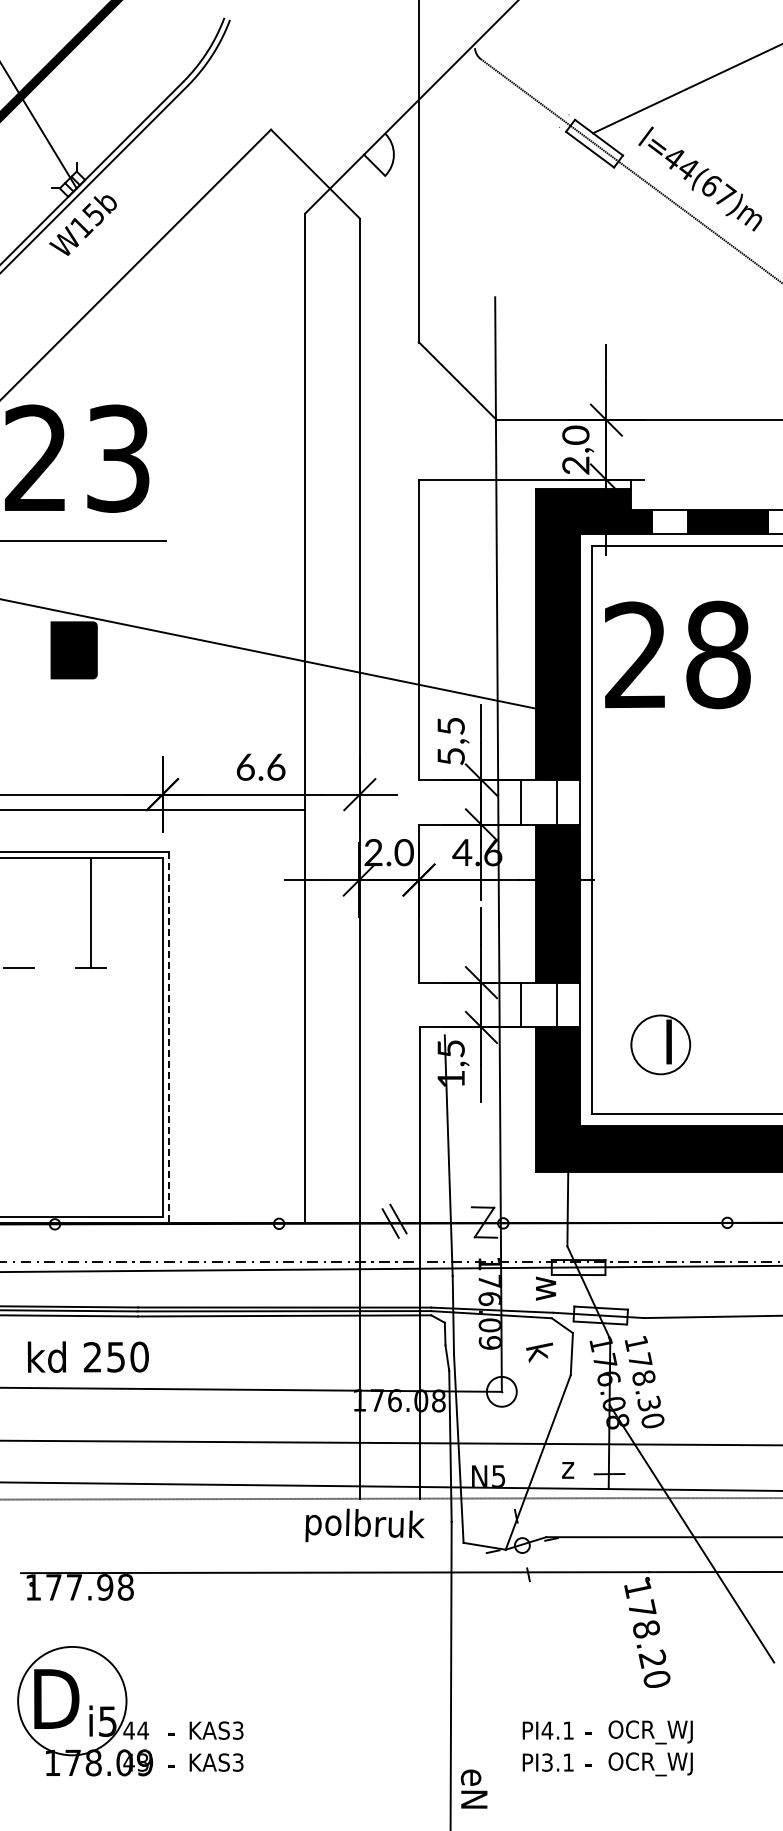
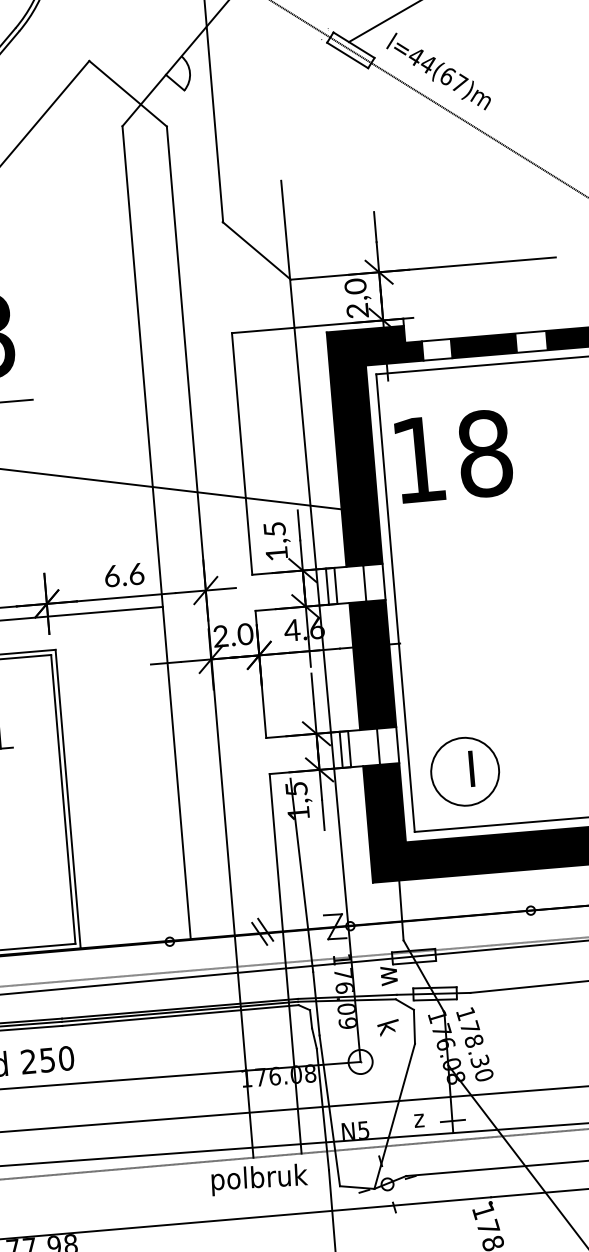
text: (635, 654) -> (418, 459), 28 -> 18
text: (450, 756) -> (276, 553), 5,5 -> 1,5
line: (510, 802) -> (327, 586), added
line: (510, 1004) -> (341, 749), added
line: (168, 1037) -> (68, 799), dashed -> solid
circle: (660, 1044) -> (464, 771), size x1.43

